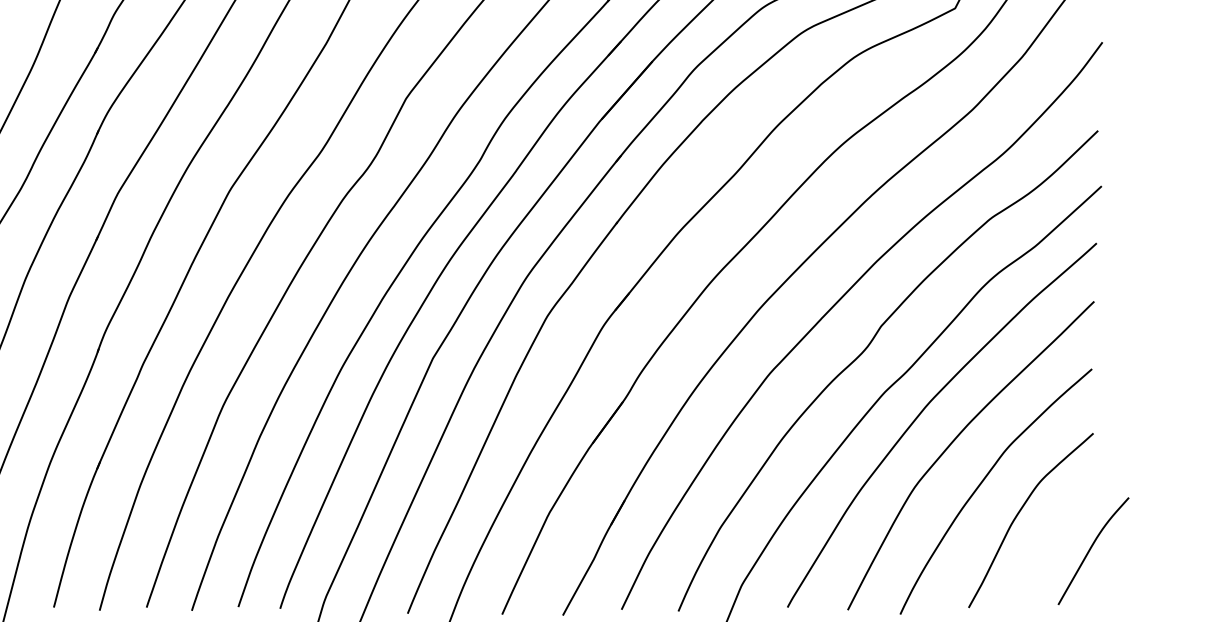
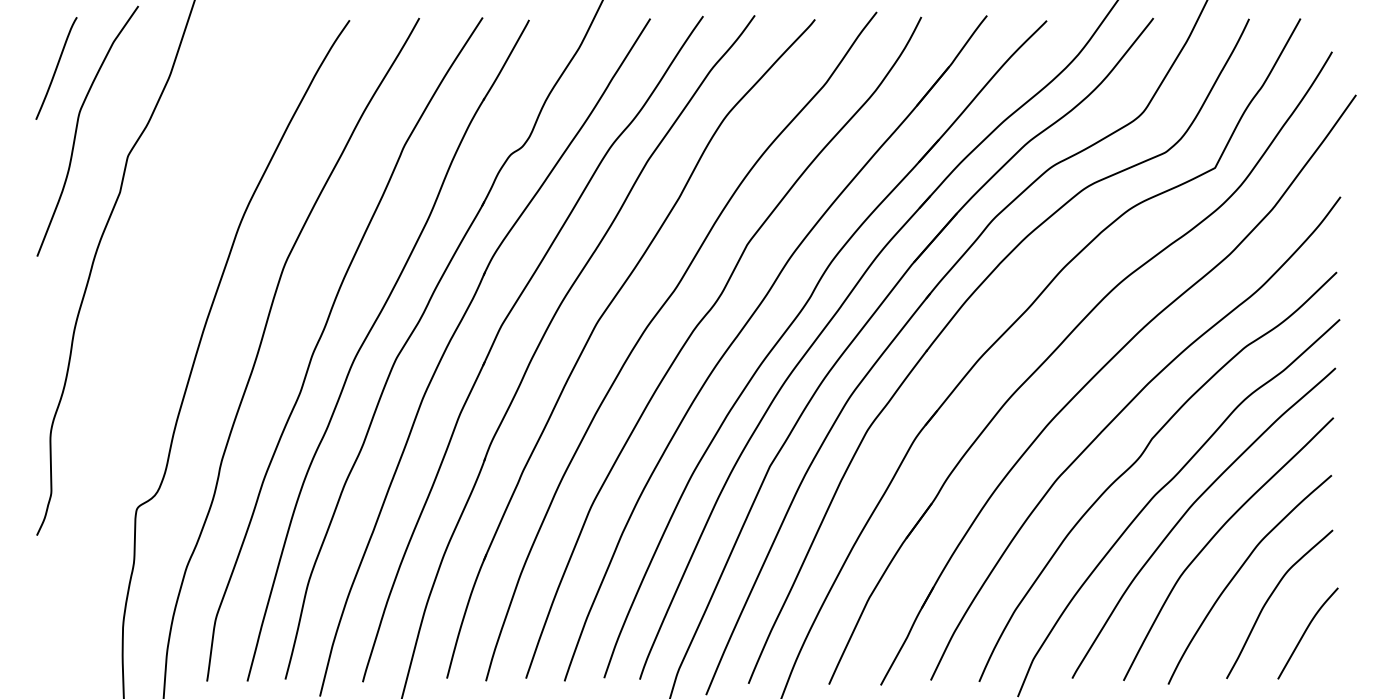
curve: (1090, 551) -> (1305, 633), moved

